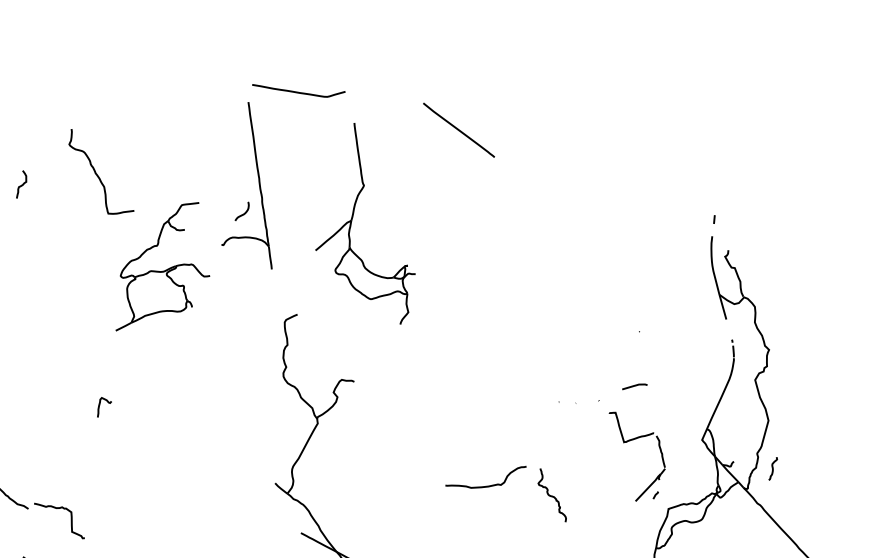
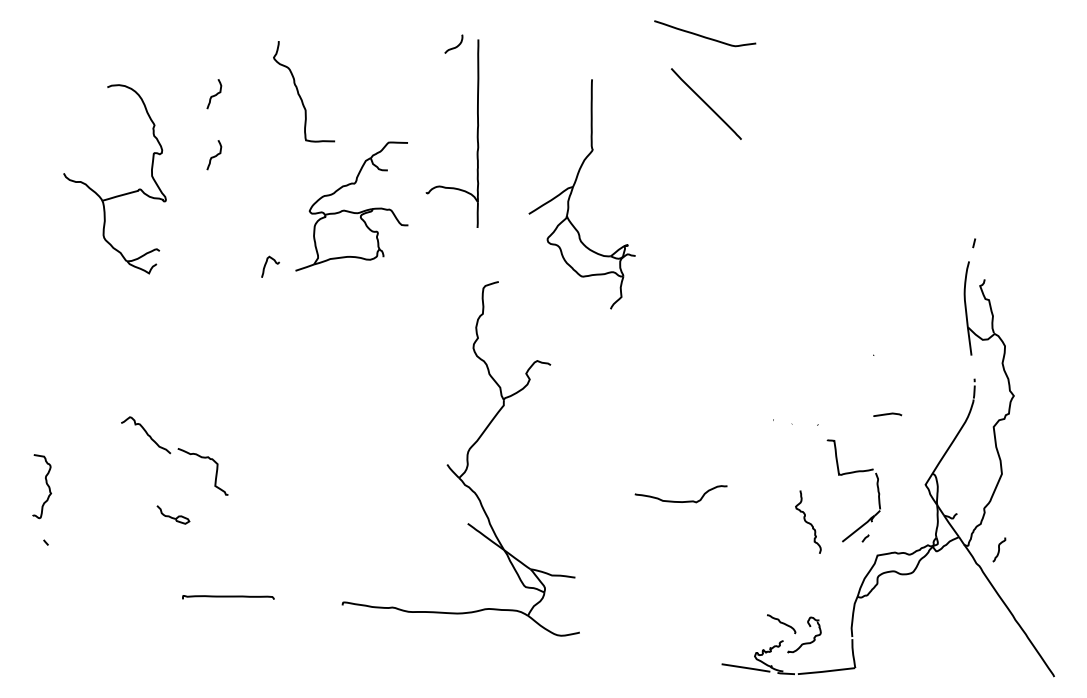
curve: (297, 91) -> (703, 35), moved
curve: (243, 213) -> (455, 46), moved
curve: (29, 238) -> (214, 155), added
curve: (634, 386) -> (887, 414), moved
curve: (100, 405) -> (266, 264), moved
curve: (773, 468) -> (999, 549), moved
curve: (550, 495) -> (807, 521), moved

